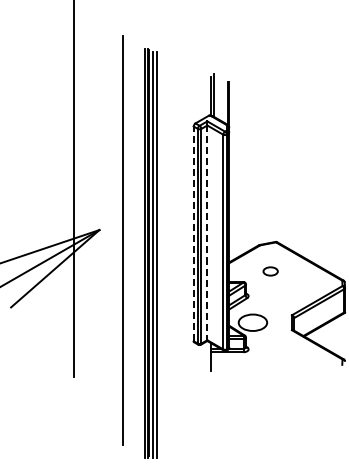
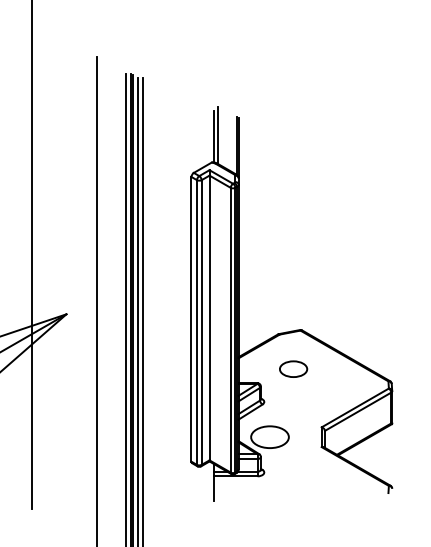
line: (193, 233) -> (191, 318), dashed -> solid
line: (207, 233) -> (209, 318), dashed -> solid
part: (270, 271) -> (293, 369), size x1.43

